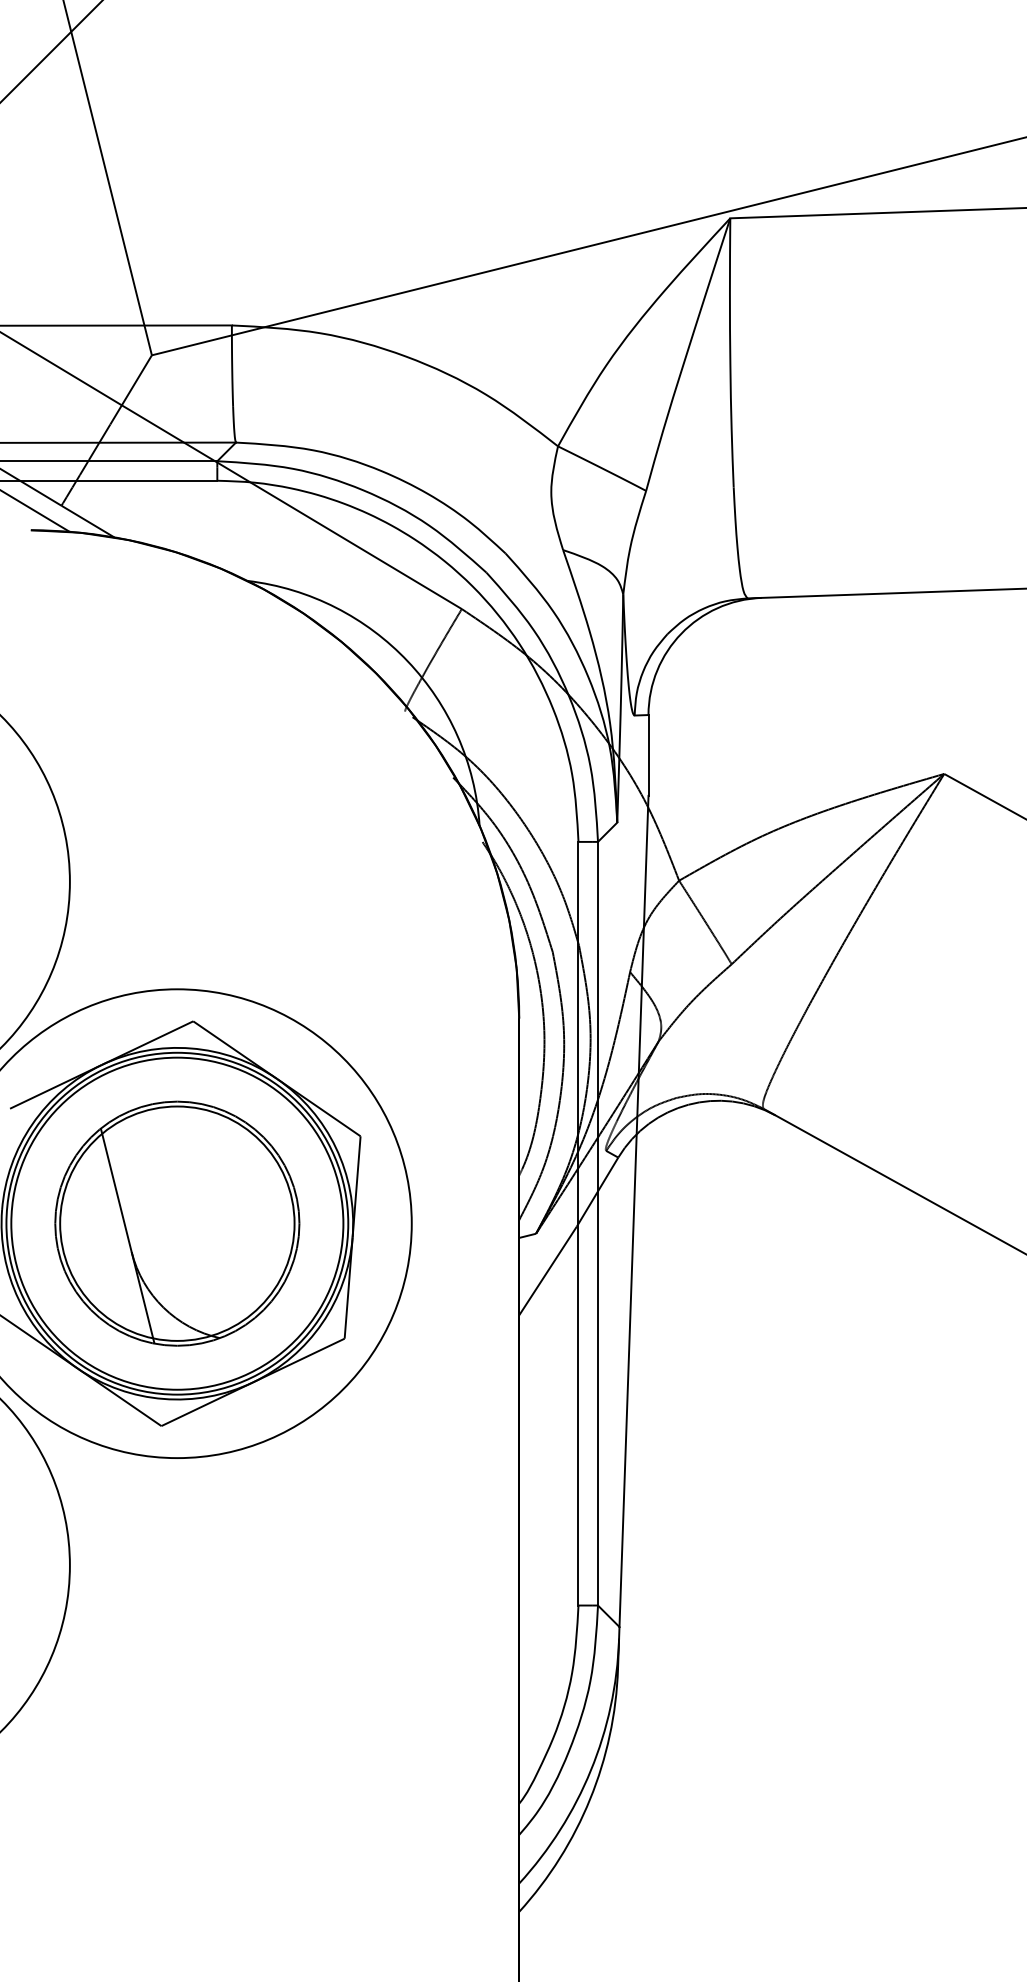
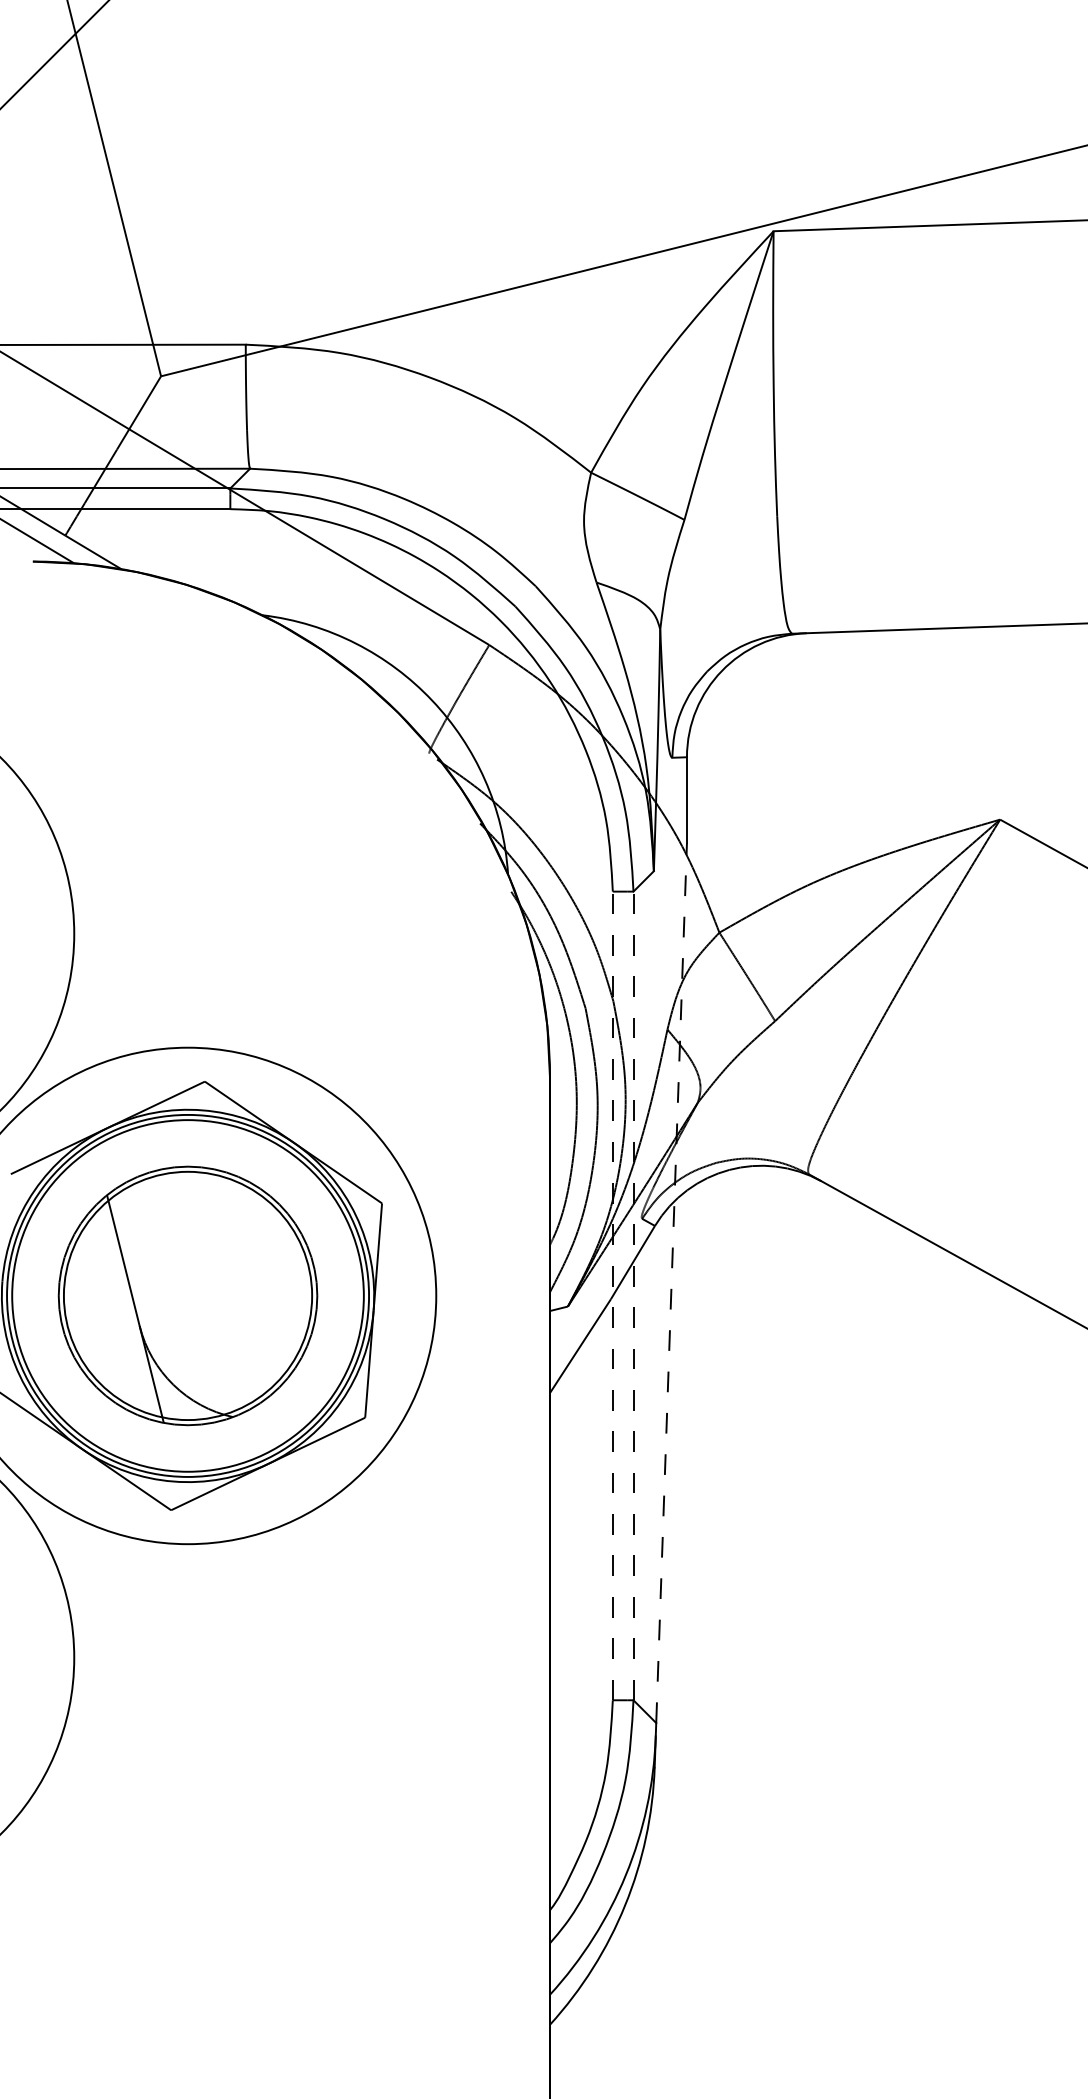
line: (634, 1211) -> (672, 1283), solid -> dashed
line: (578, 1223) -> (612, 1295), solid -> dashed
line: (598, 1223) -> (634, 1295), solid -> dashed

